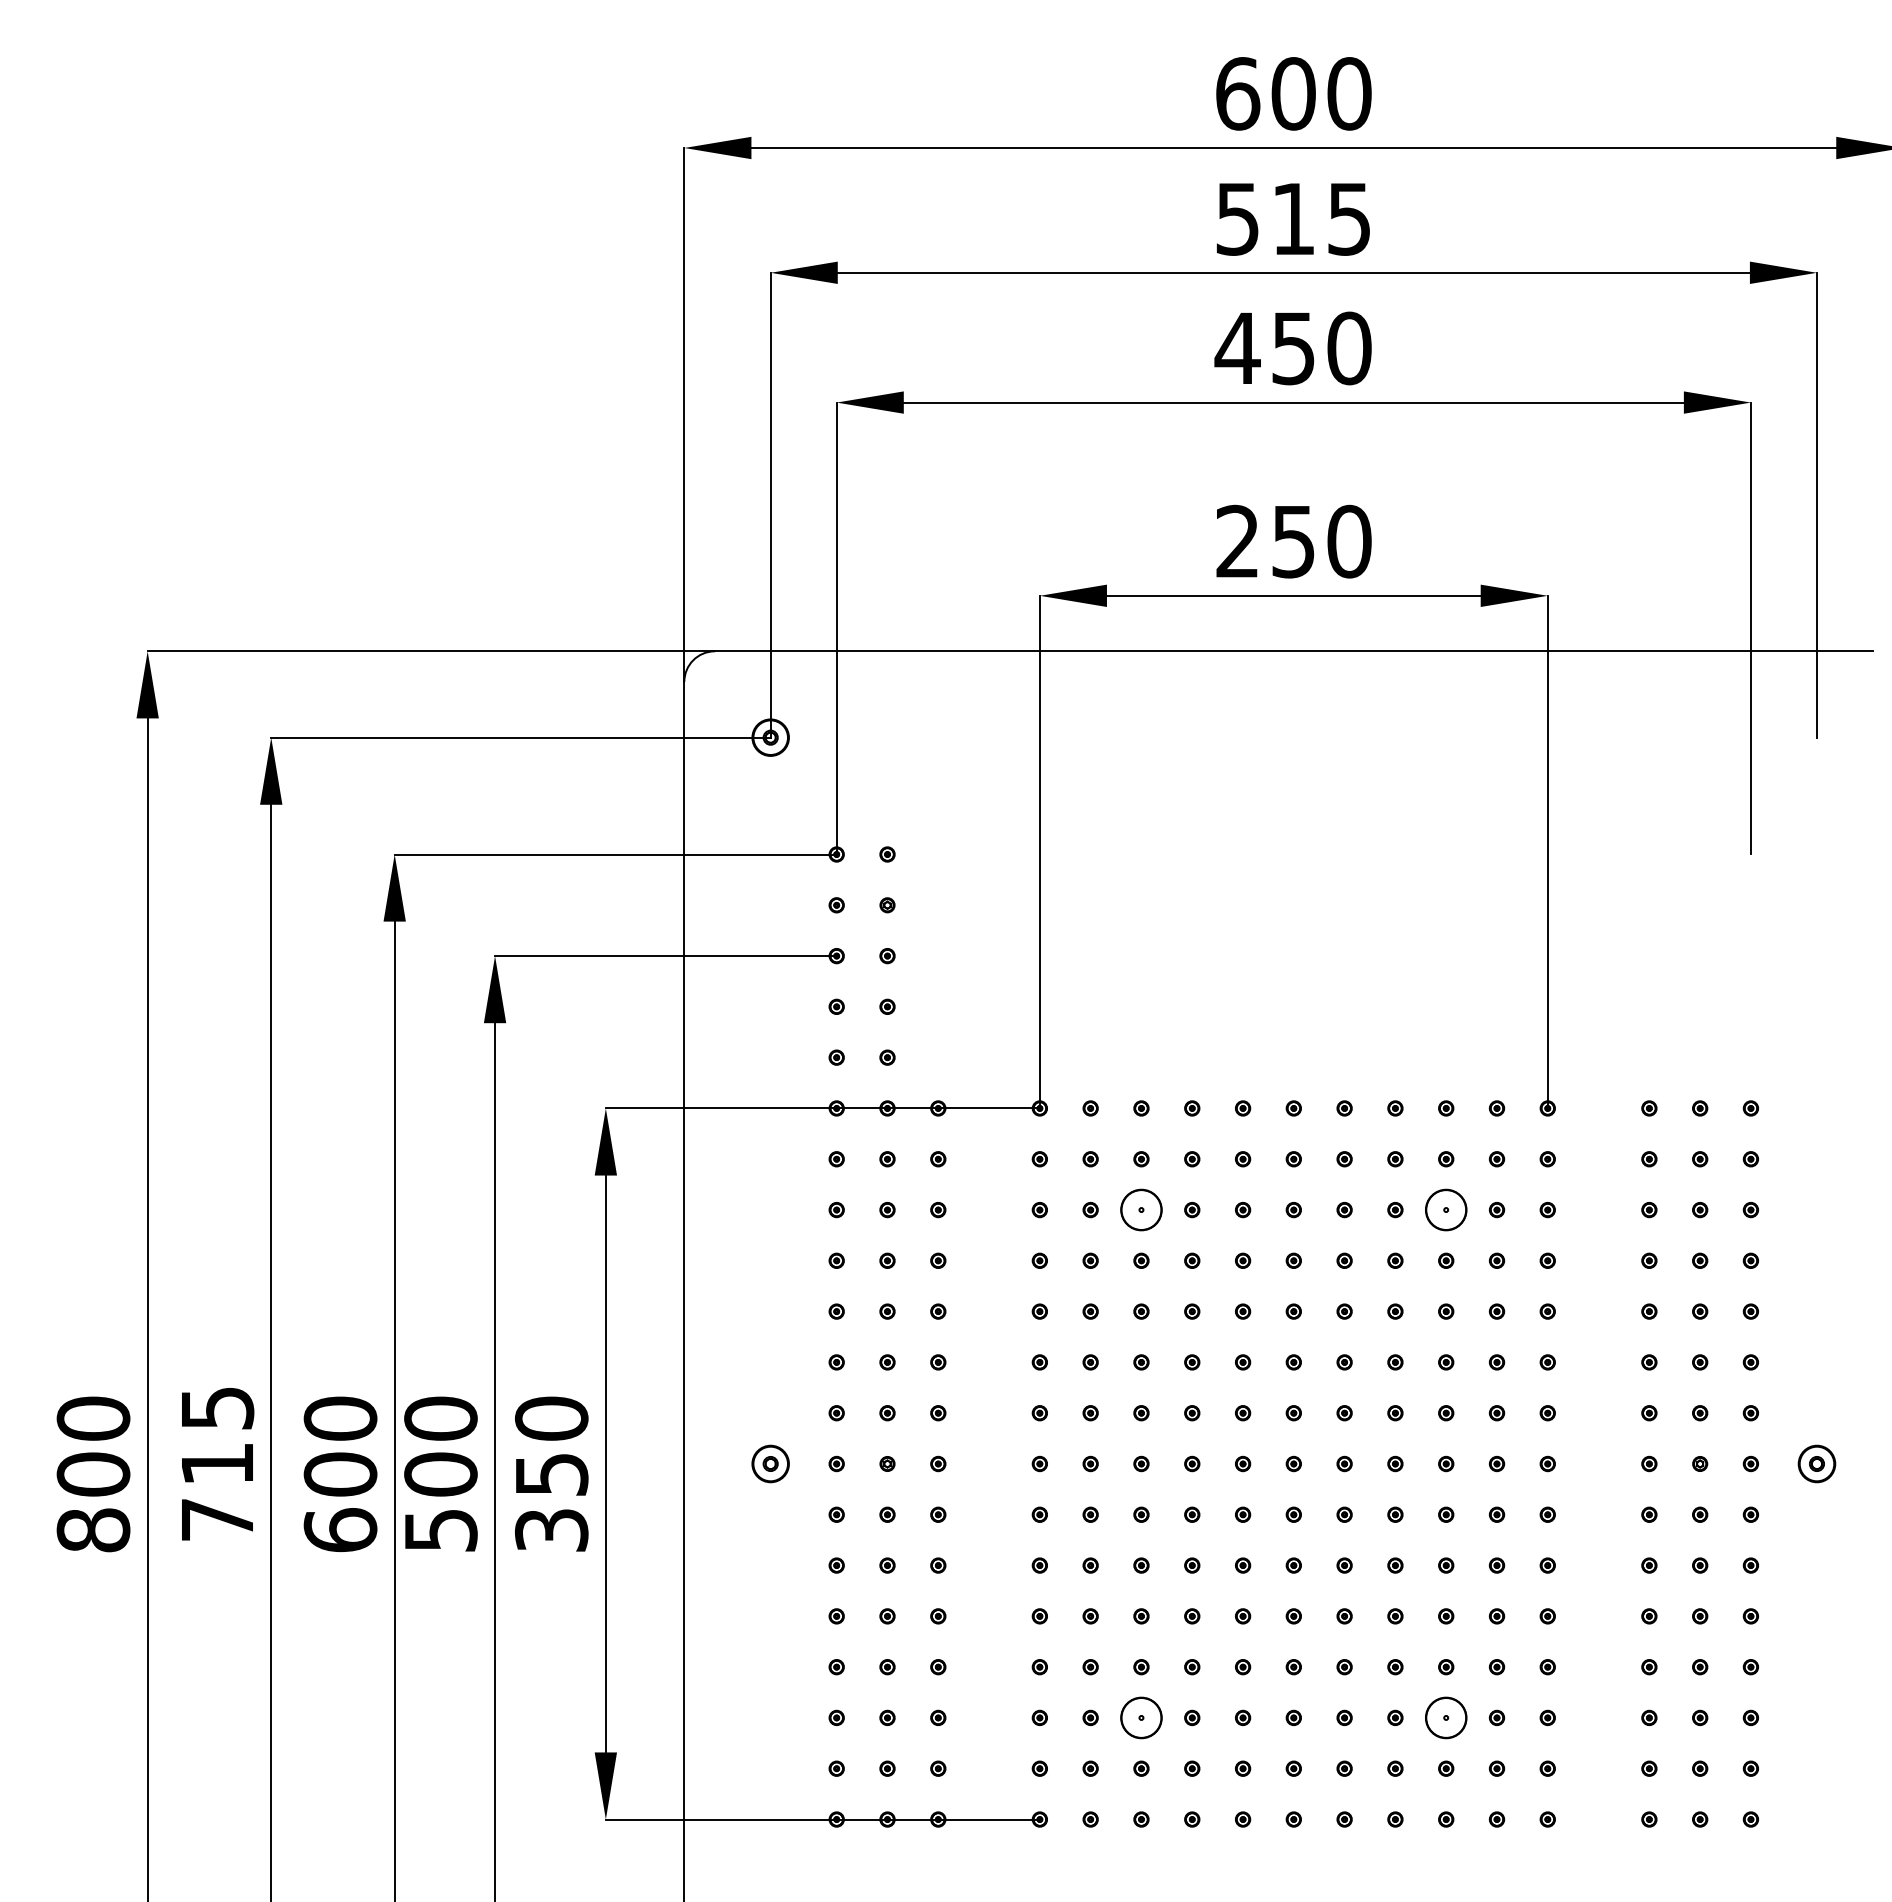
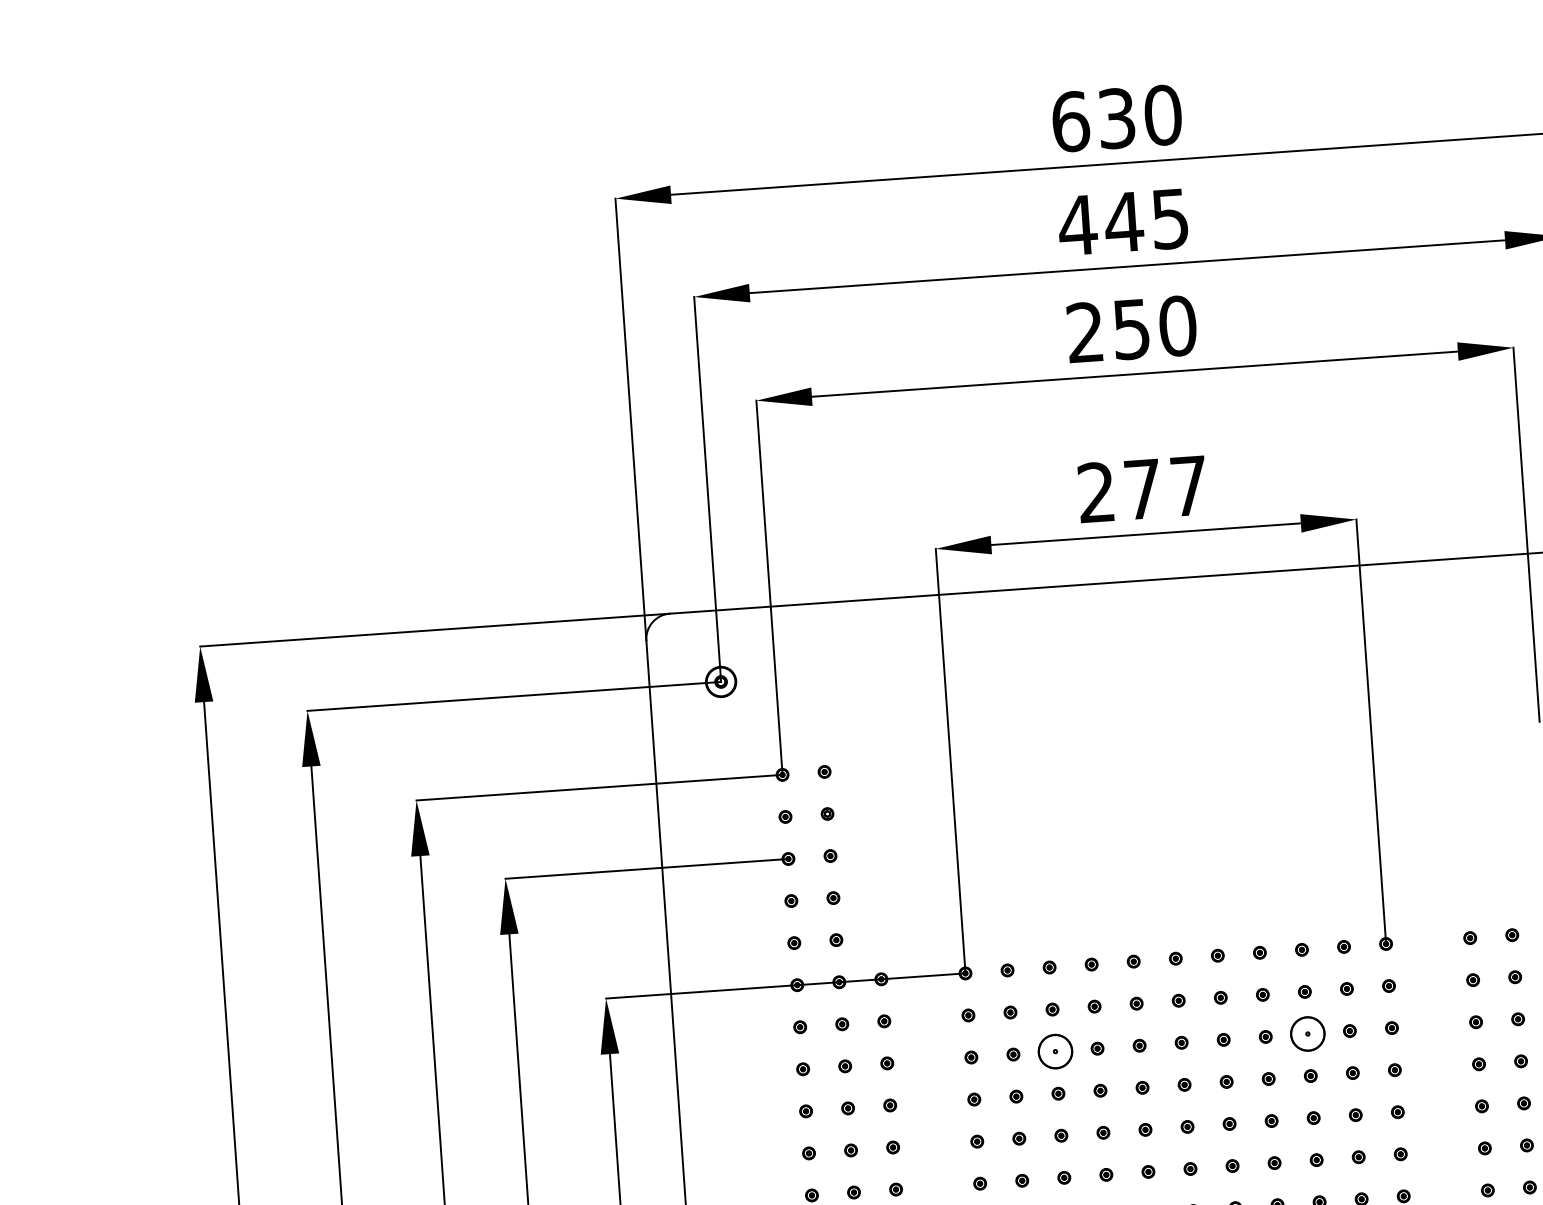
text: (1293, 93) -> (1116, 118), 600 -> 630
text: (1265, 219) -> (1100, 224), 515 -> 445
text: (1237, 347) -> (1085, 331), 450 -> 250
text: (1321, 541) -> (1165, 487), 250 -> 277

